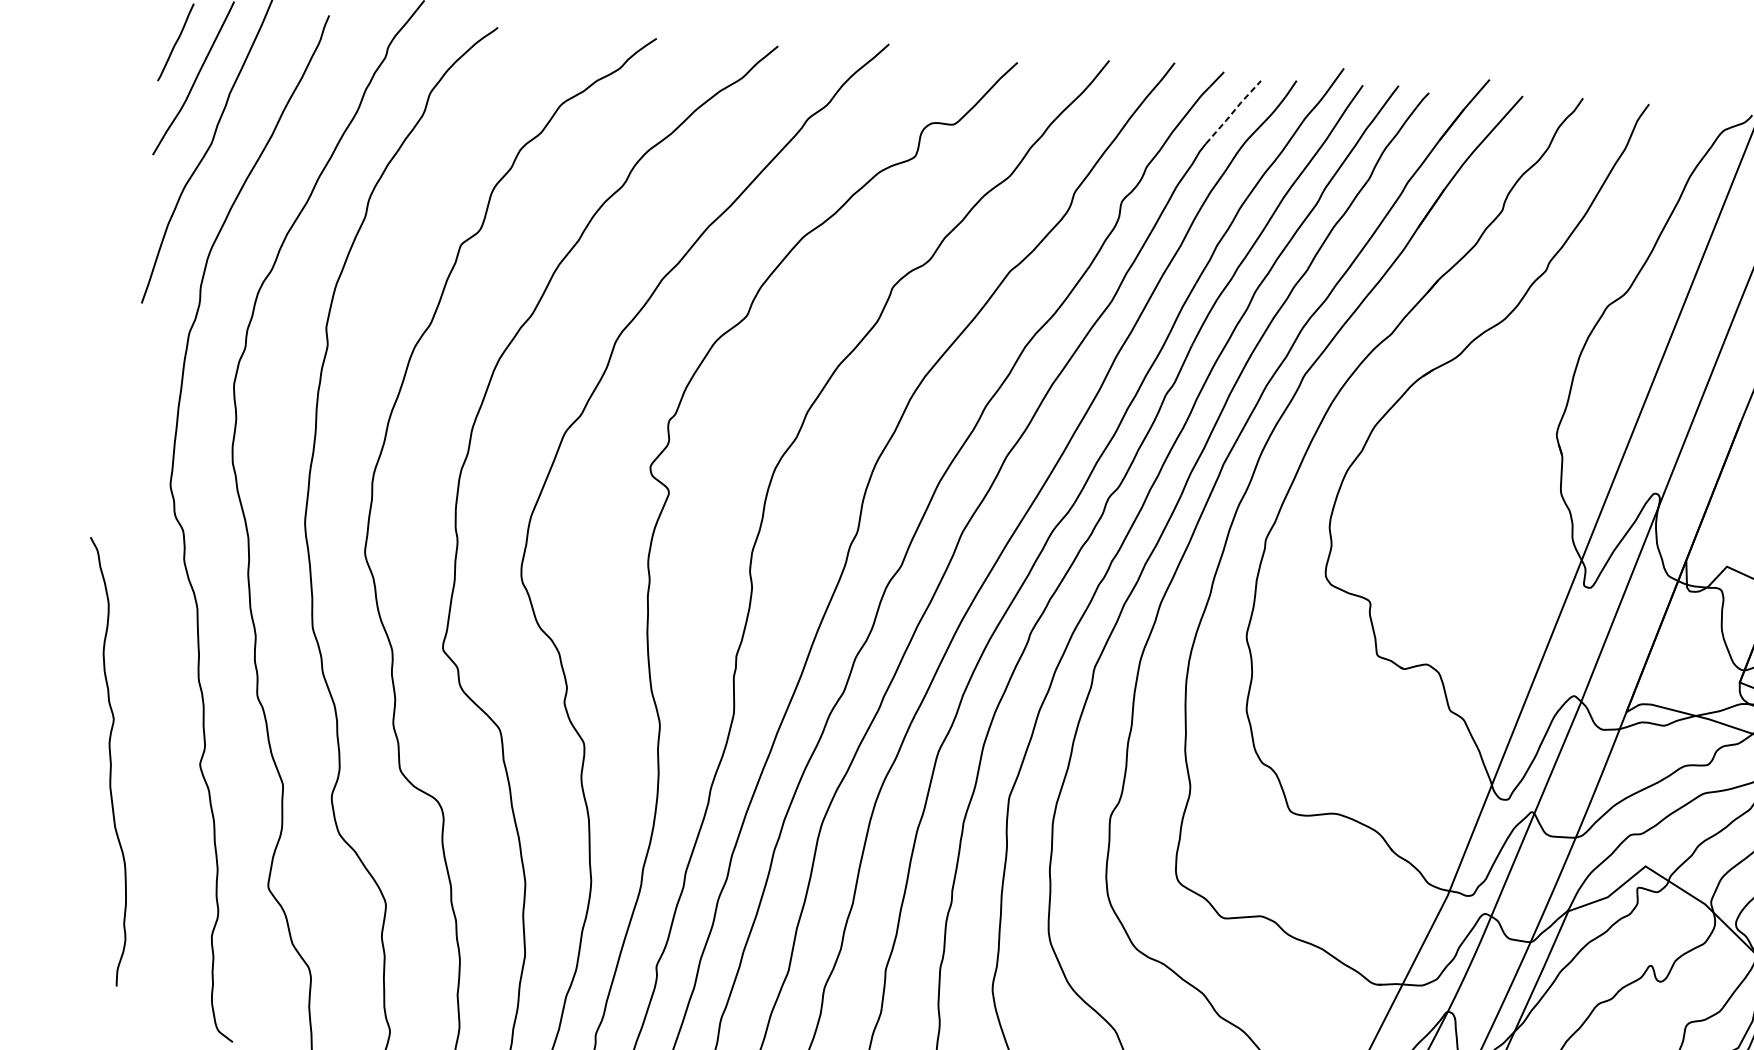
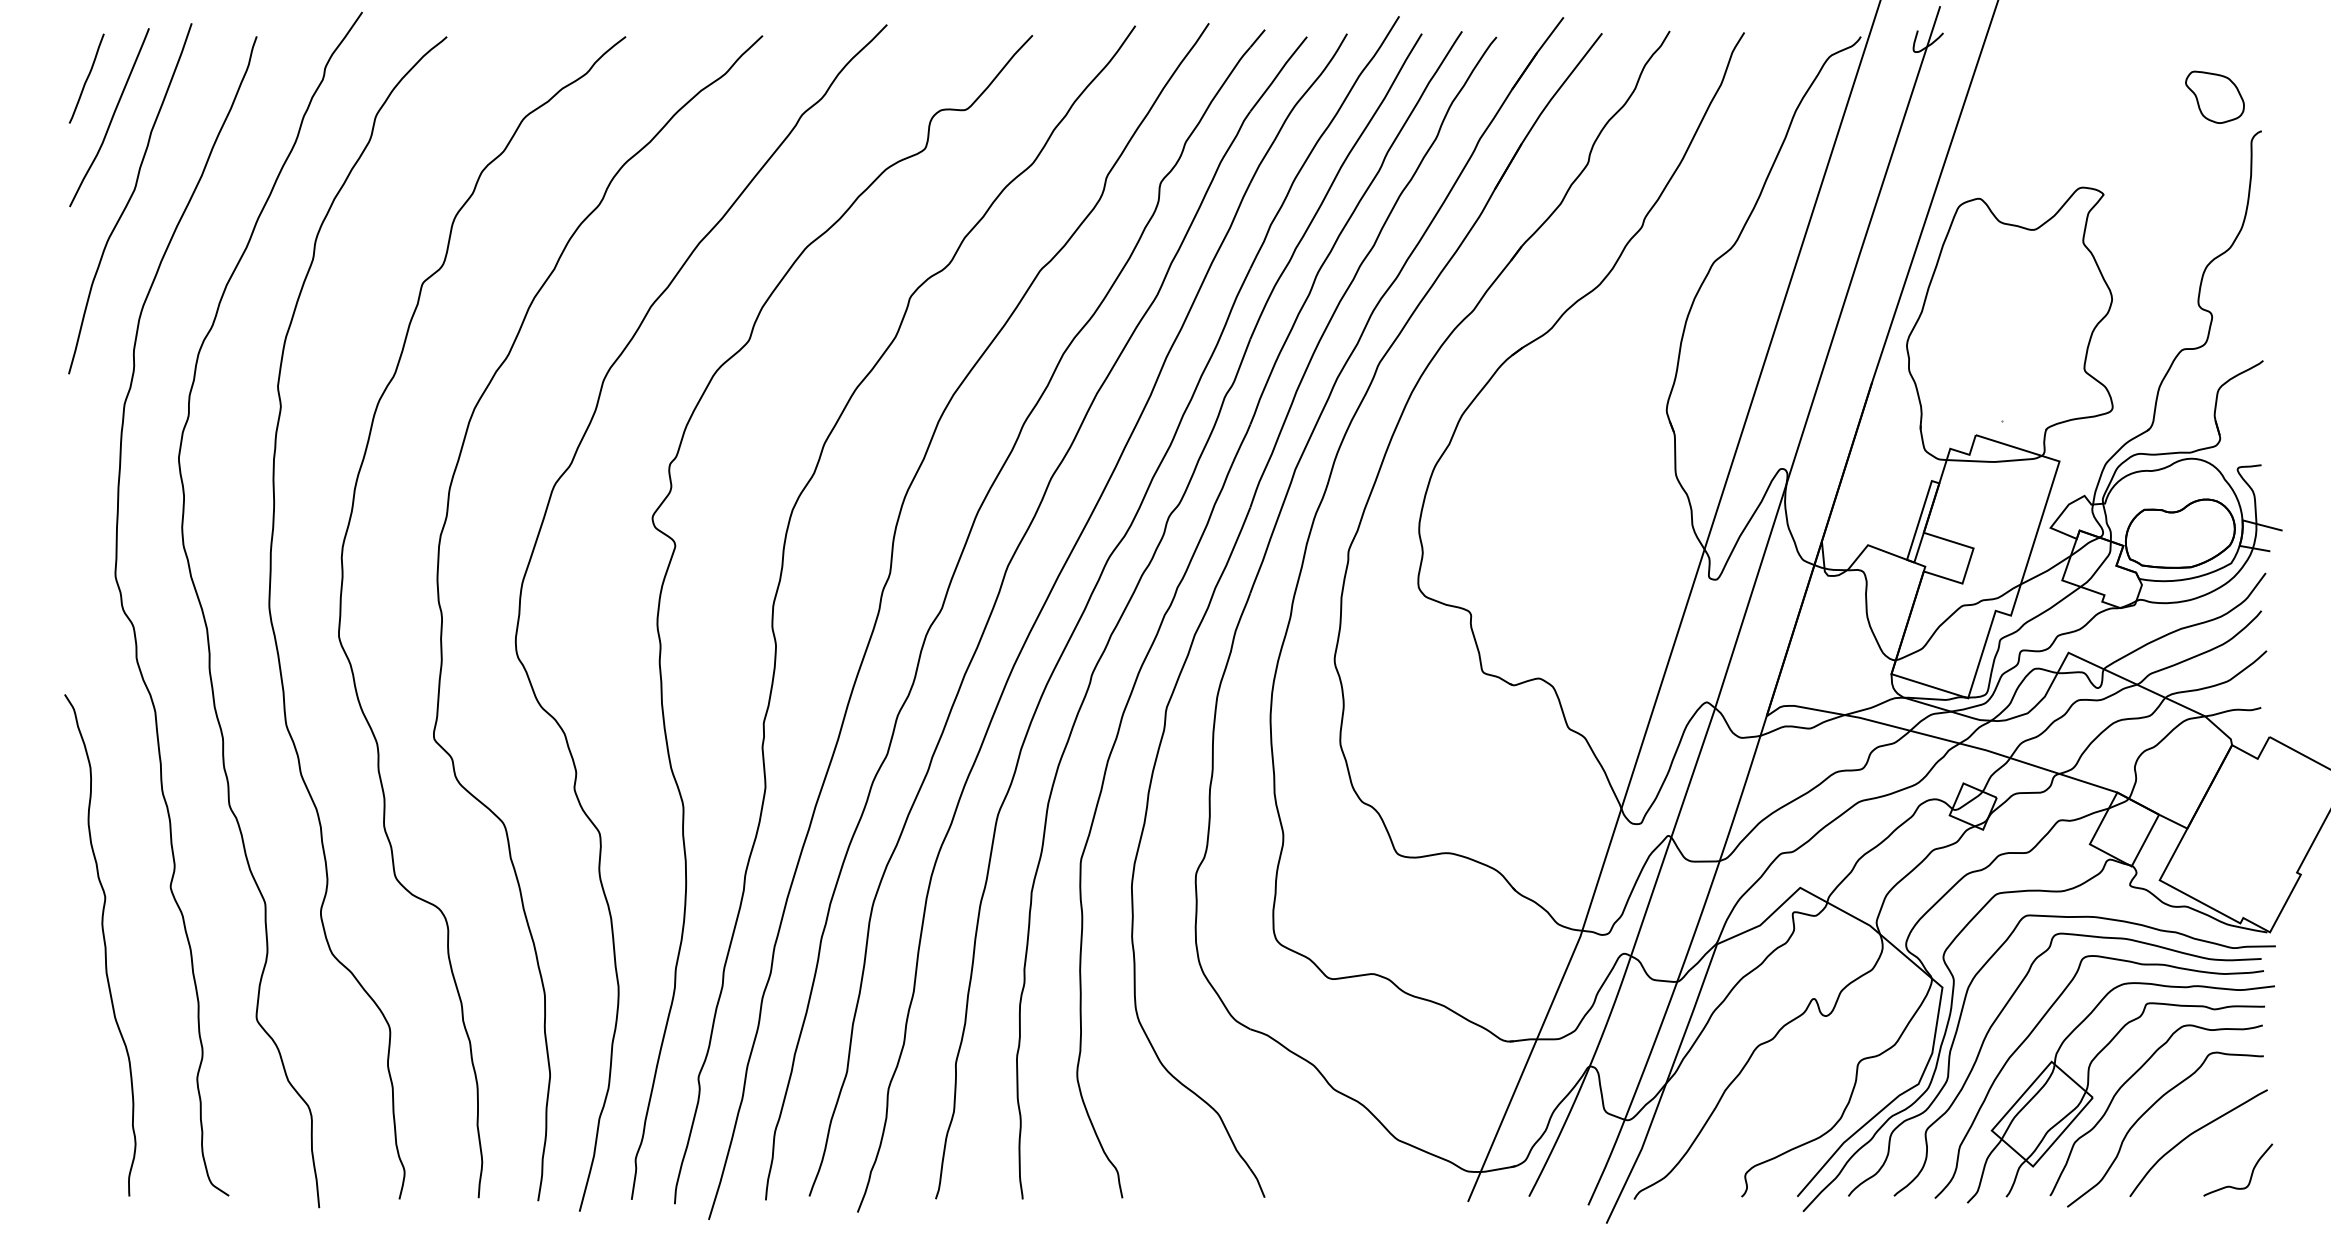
line: (1233, 112) -> (1278, 74), dashed -> solid
curve: (110, 762) -> (104, 945), moved

